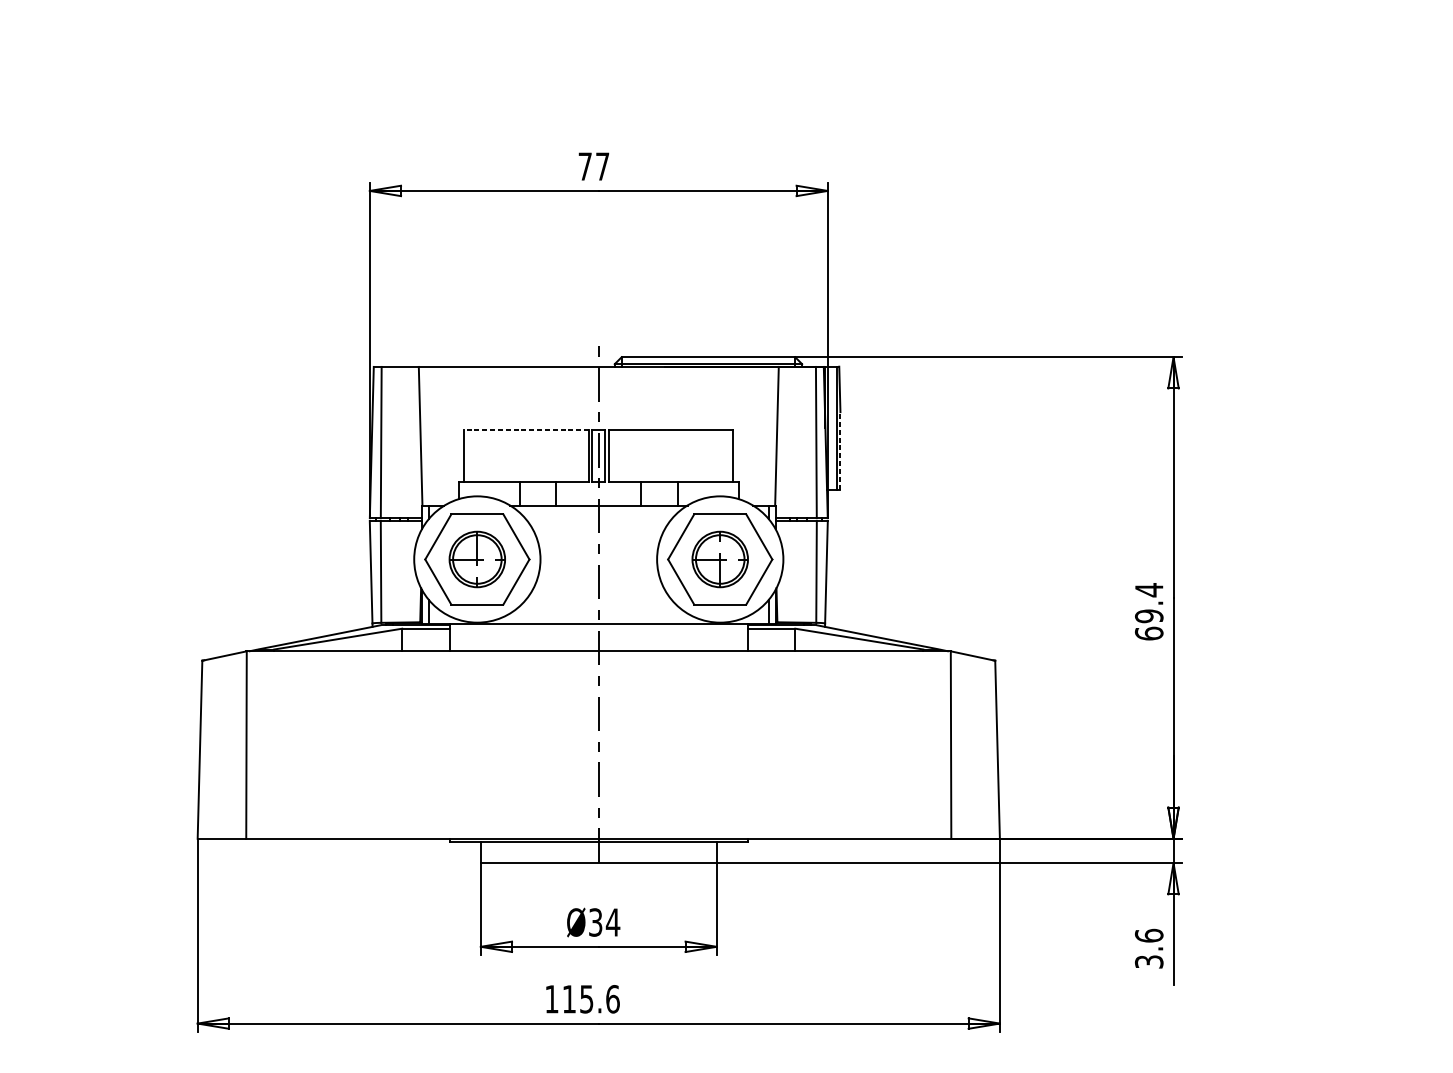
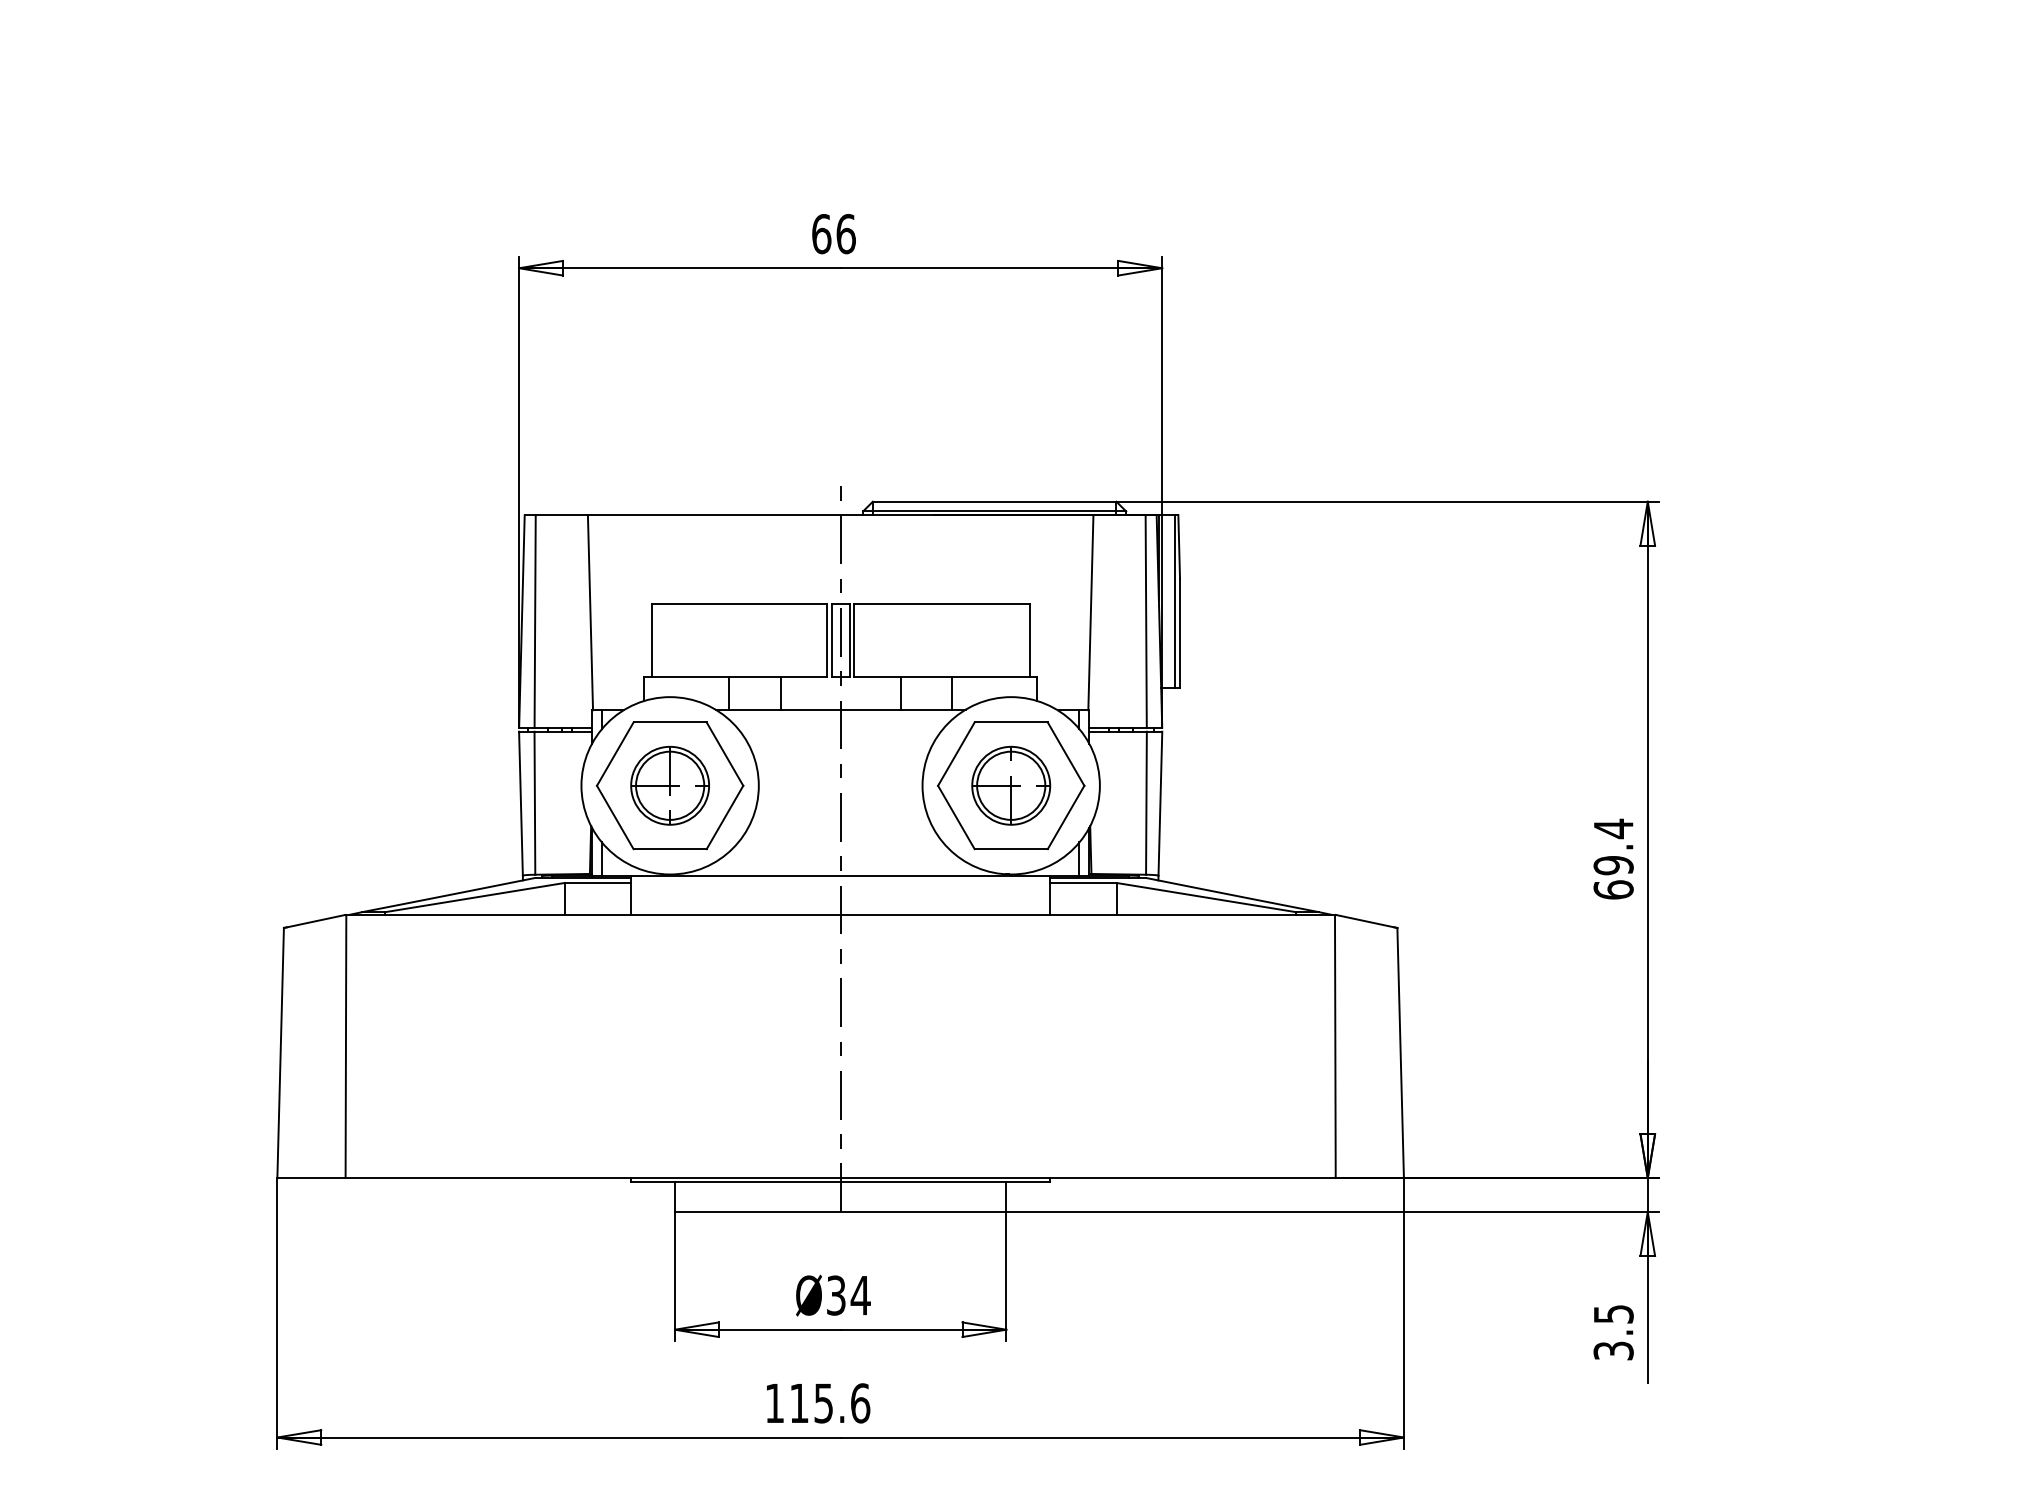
text: (593, 166) -> (833, 234), 77 -> 66
line: (526, 429) -> (739, 603), dashed -> solid
line: (840, 450) -> (1180, 632), dashed -> solid
text: (1149, 935) -> (1613, 1313), 3.6 -> 3.5

